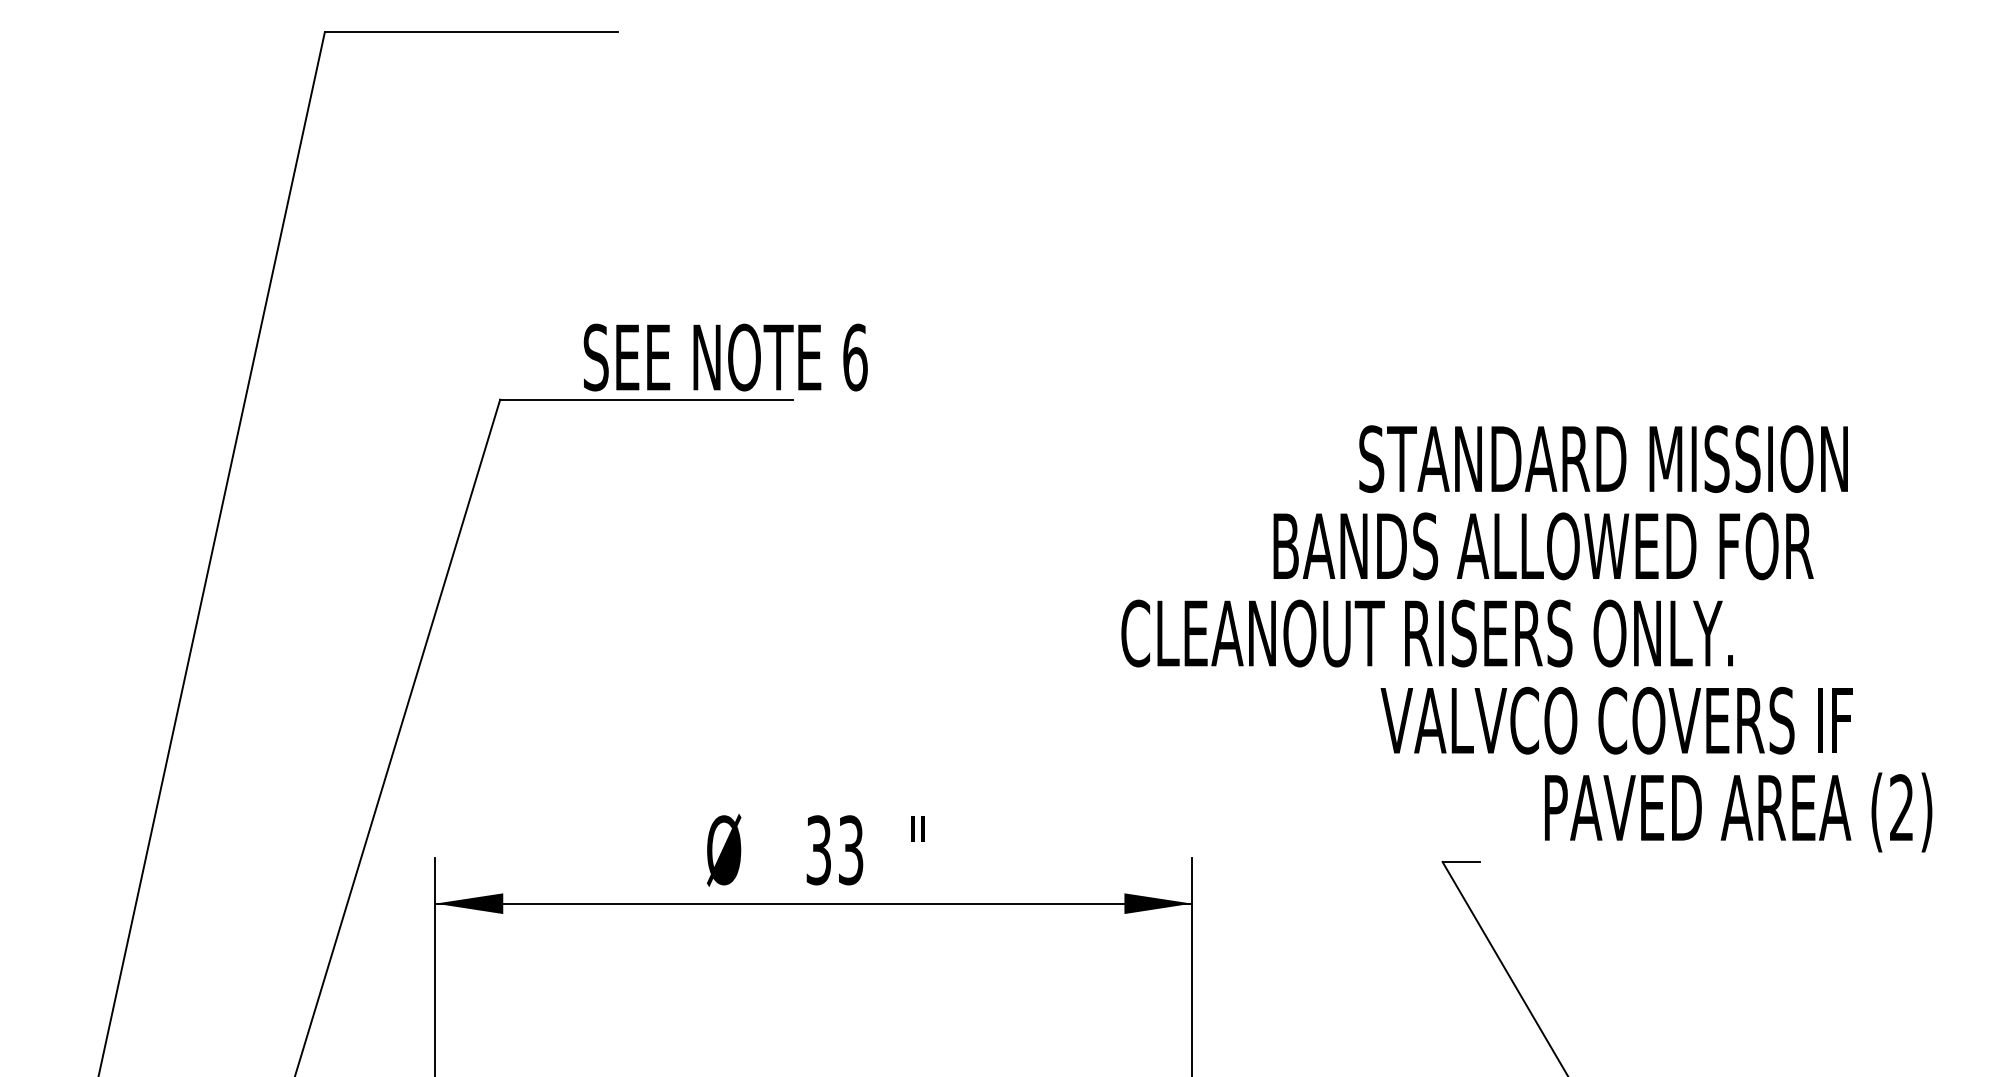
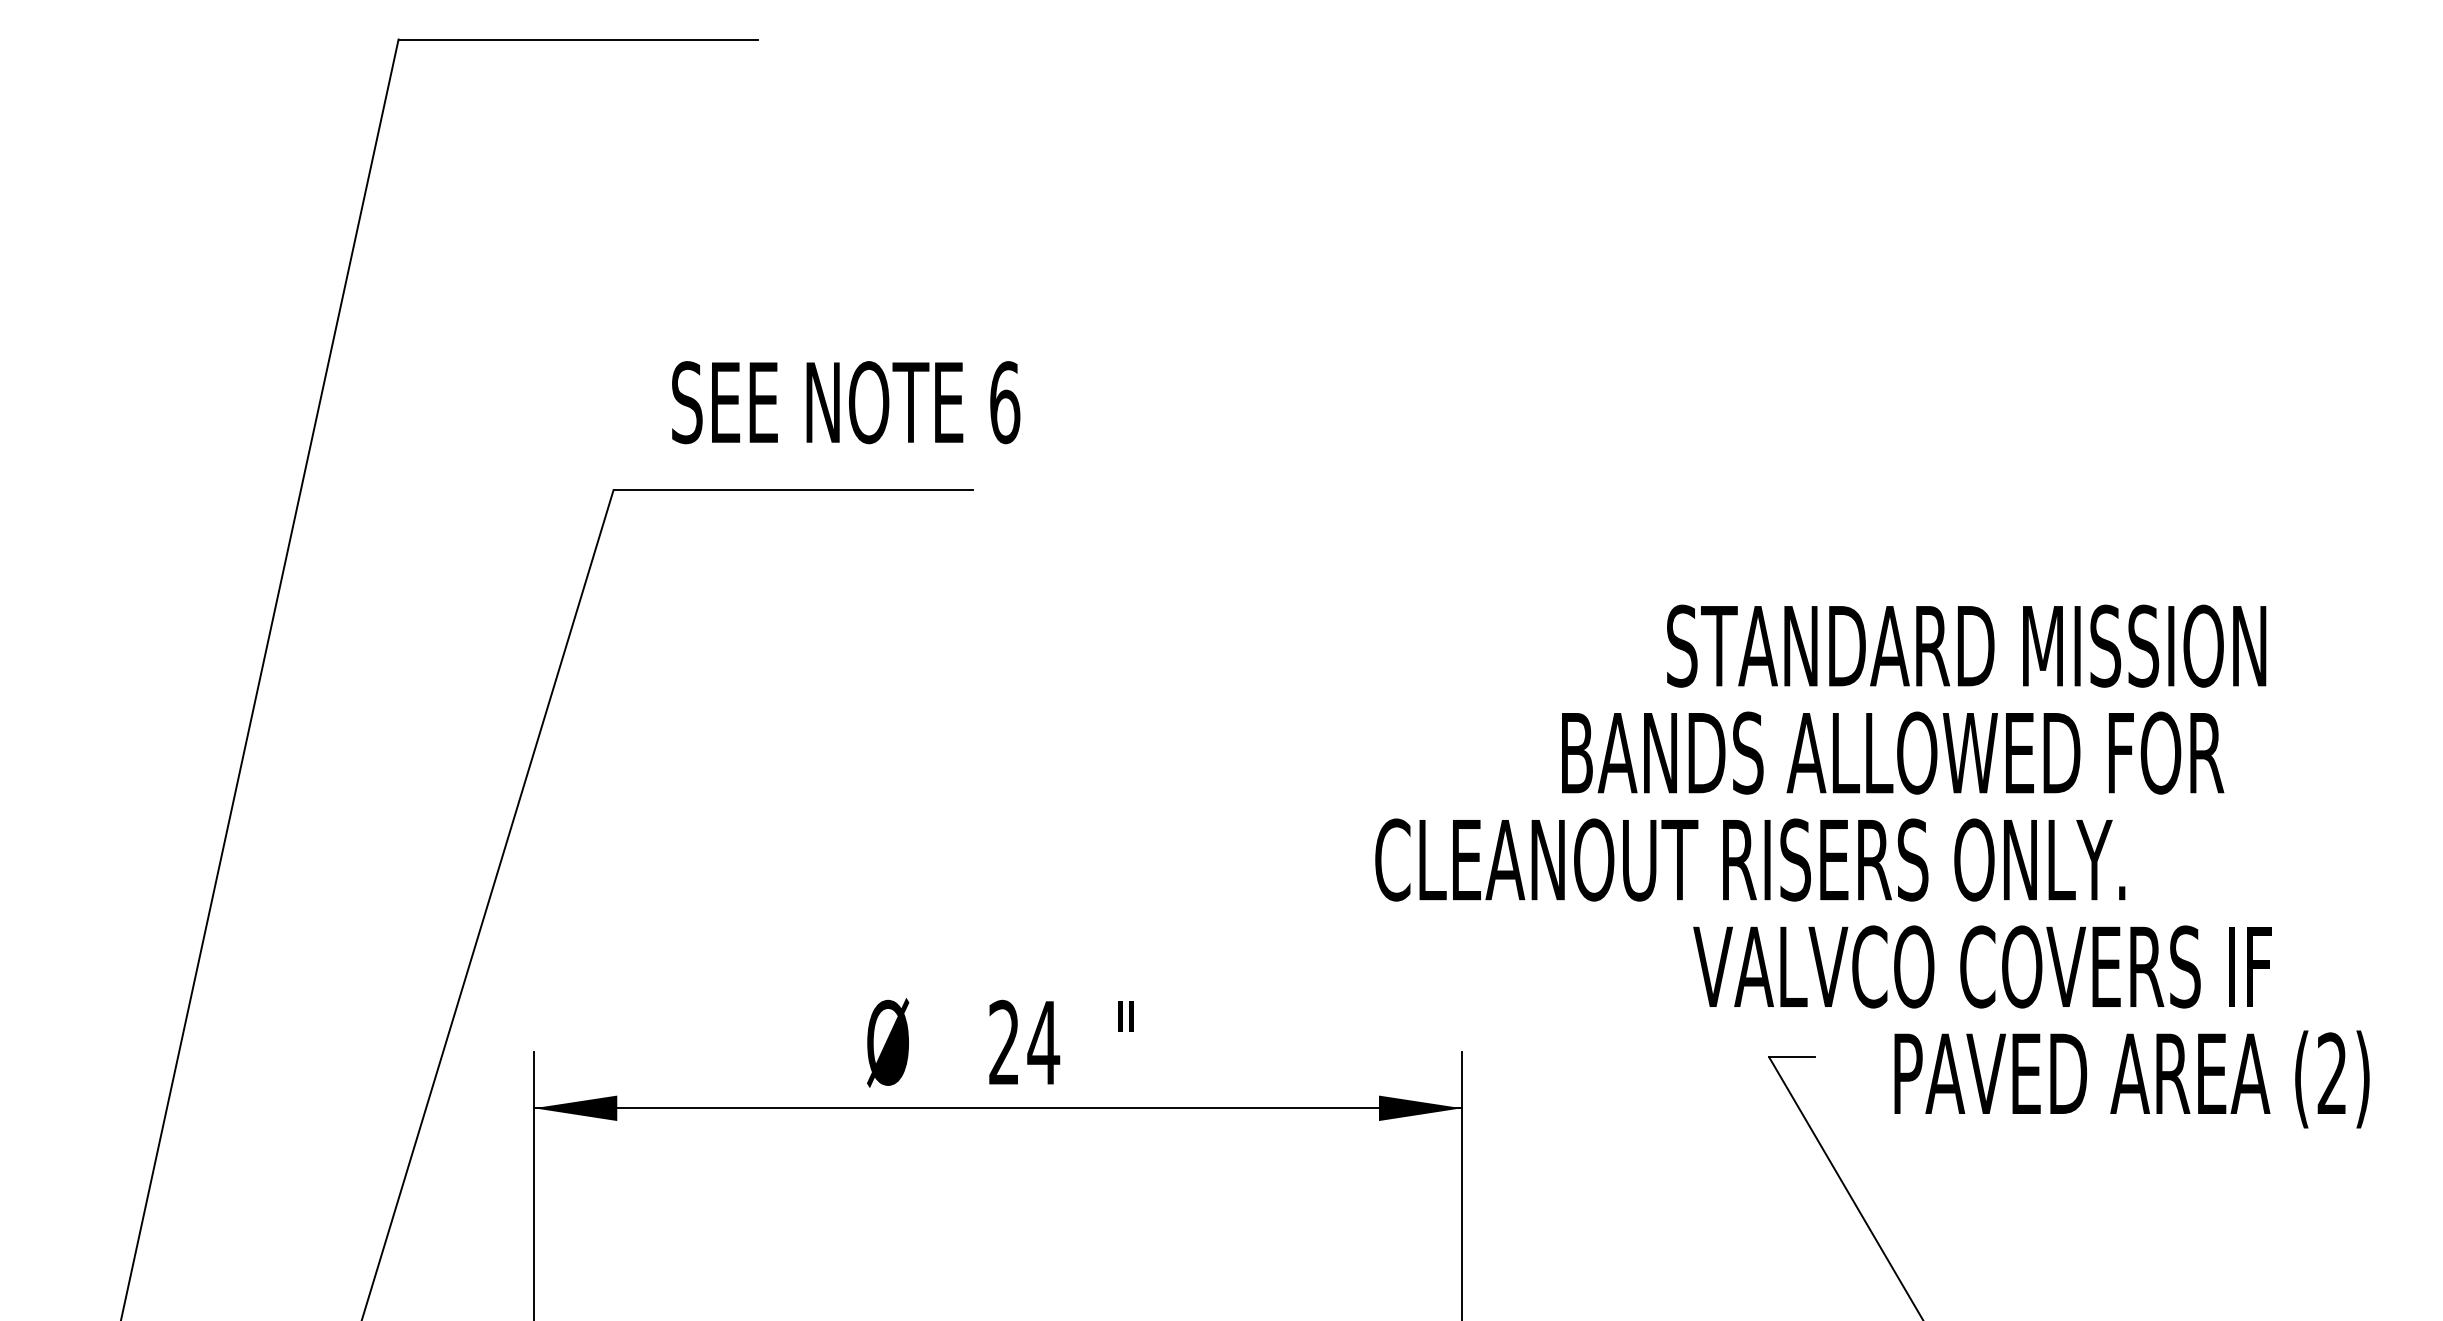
text: (726, 357) -> (846, 402), moved
text: (1526, 638) -> (1872, 866), moved
text: (835, 850) -> (1024, 1042), 33 -> 24

